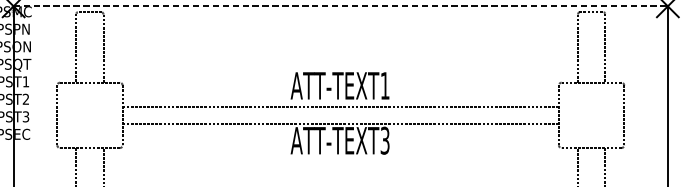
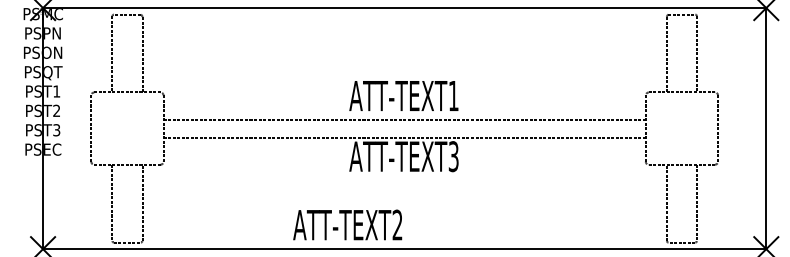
line: (340, 6) -> (404, 8), dashed -> solid

